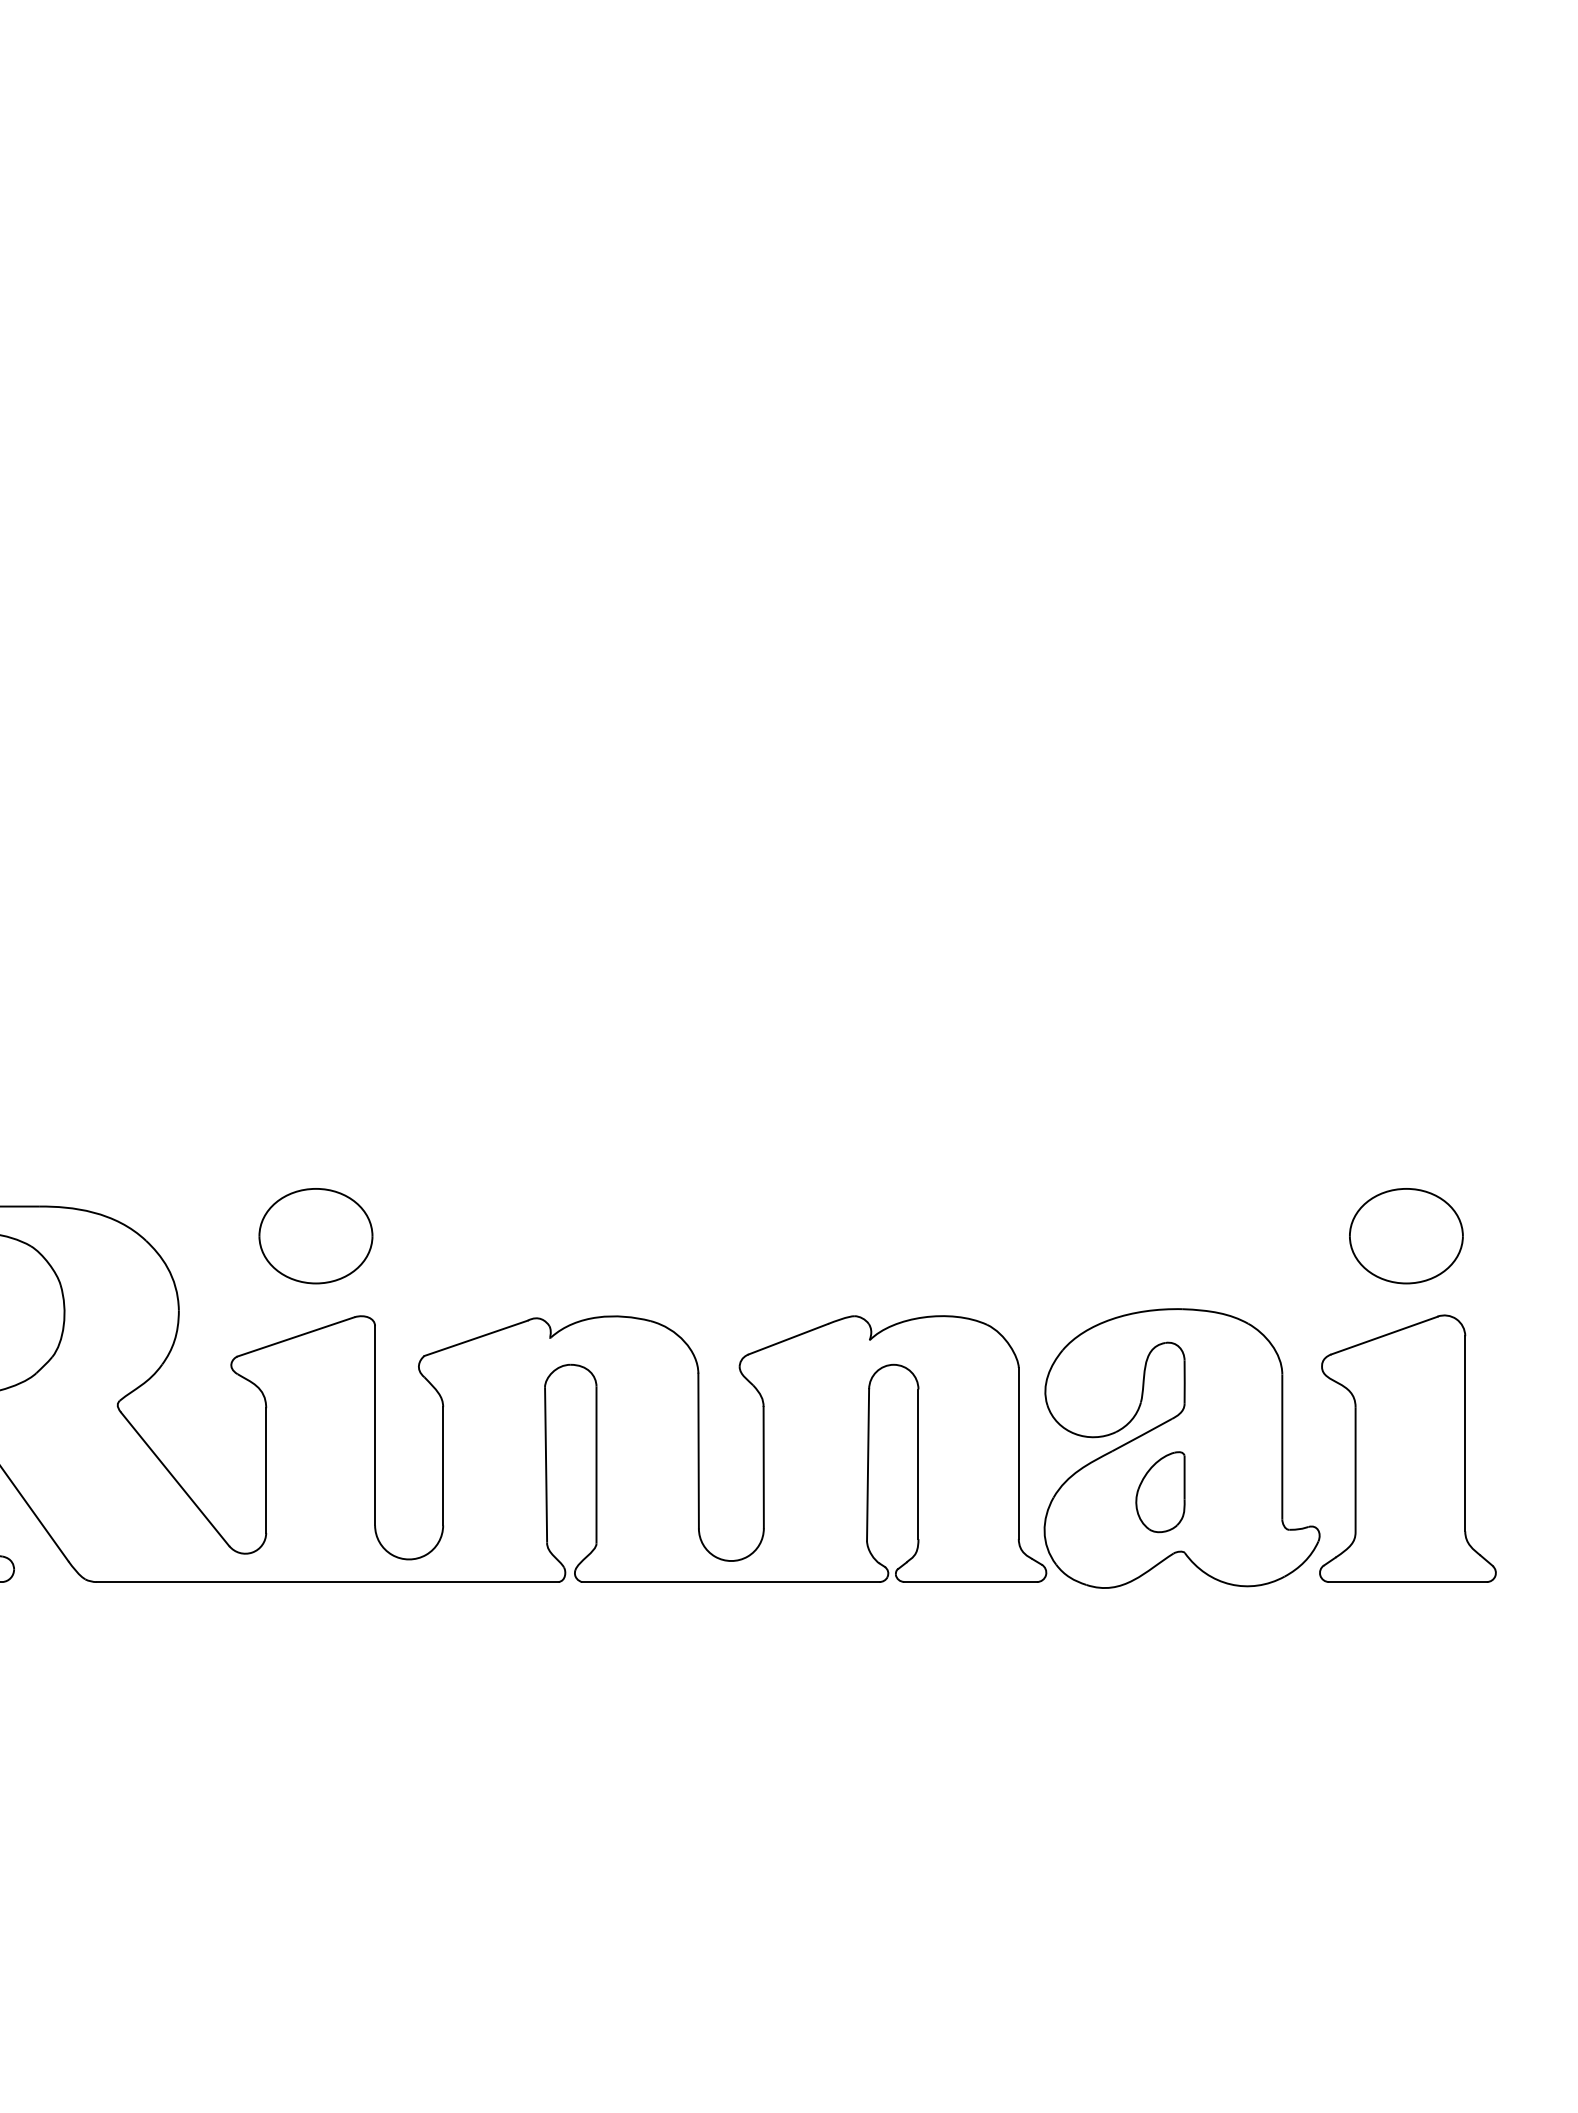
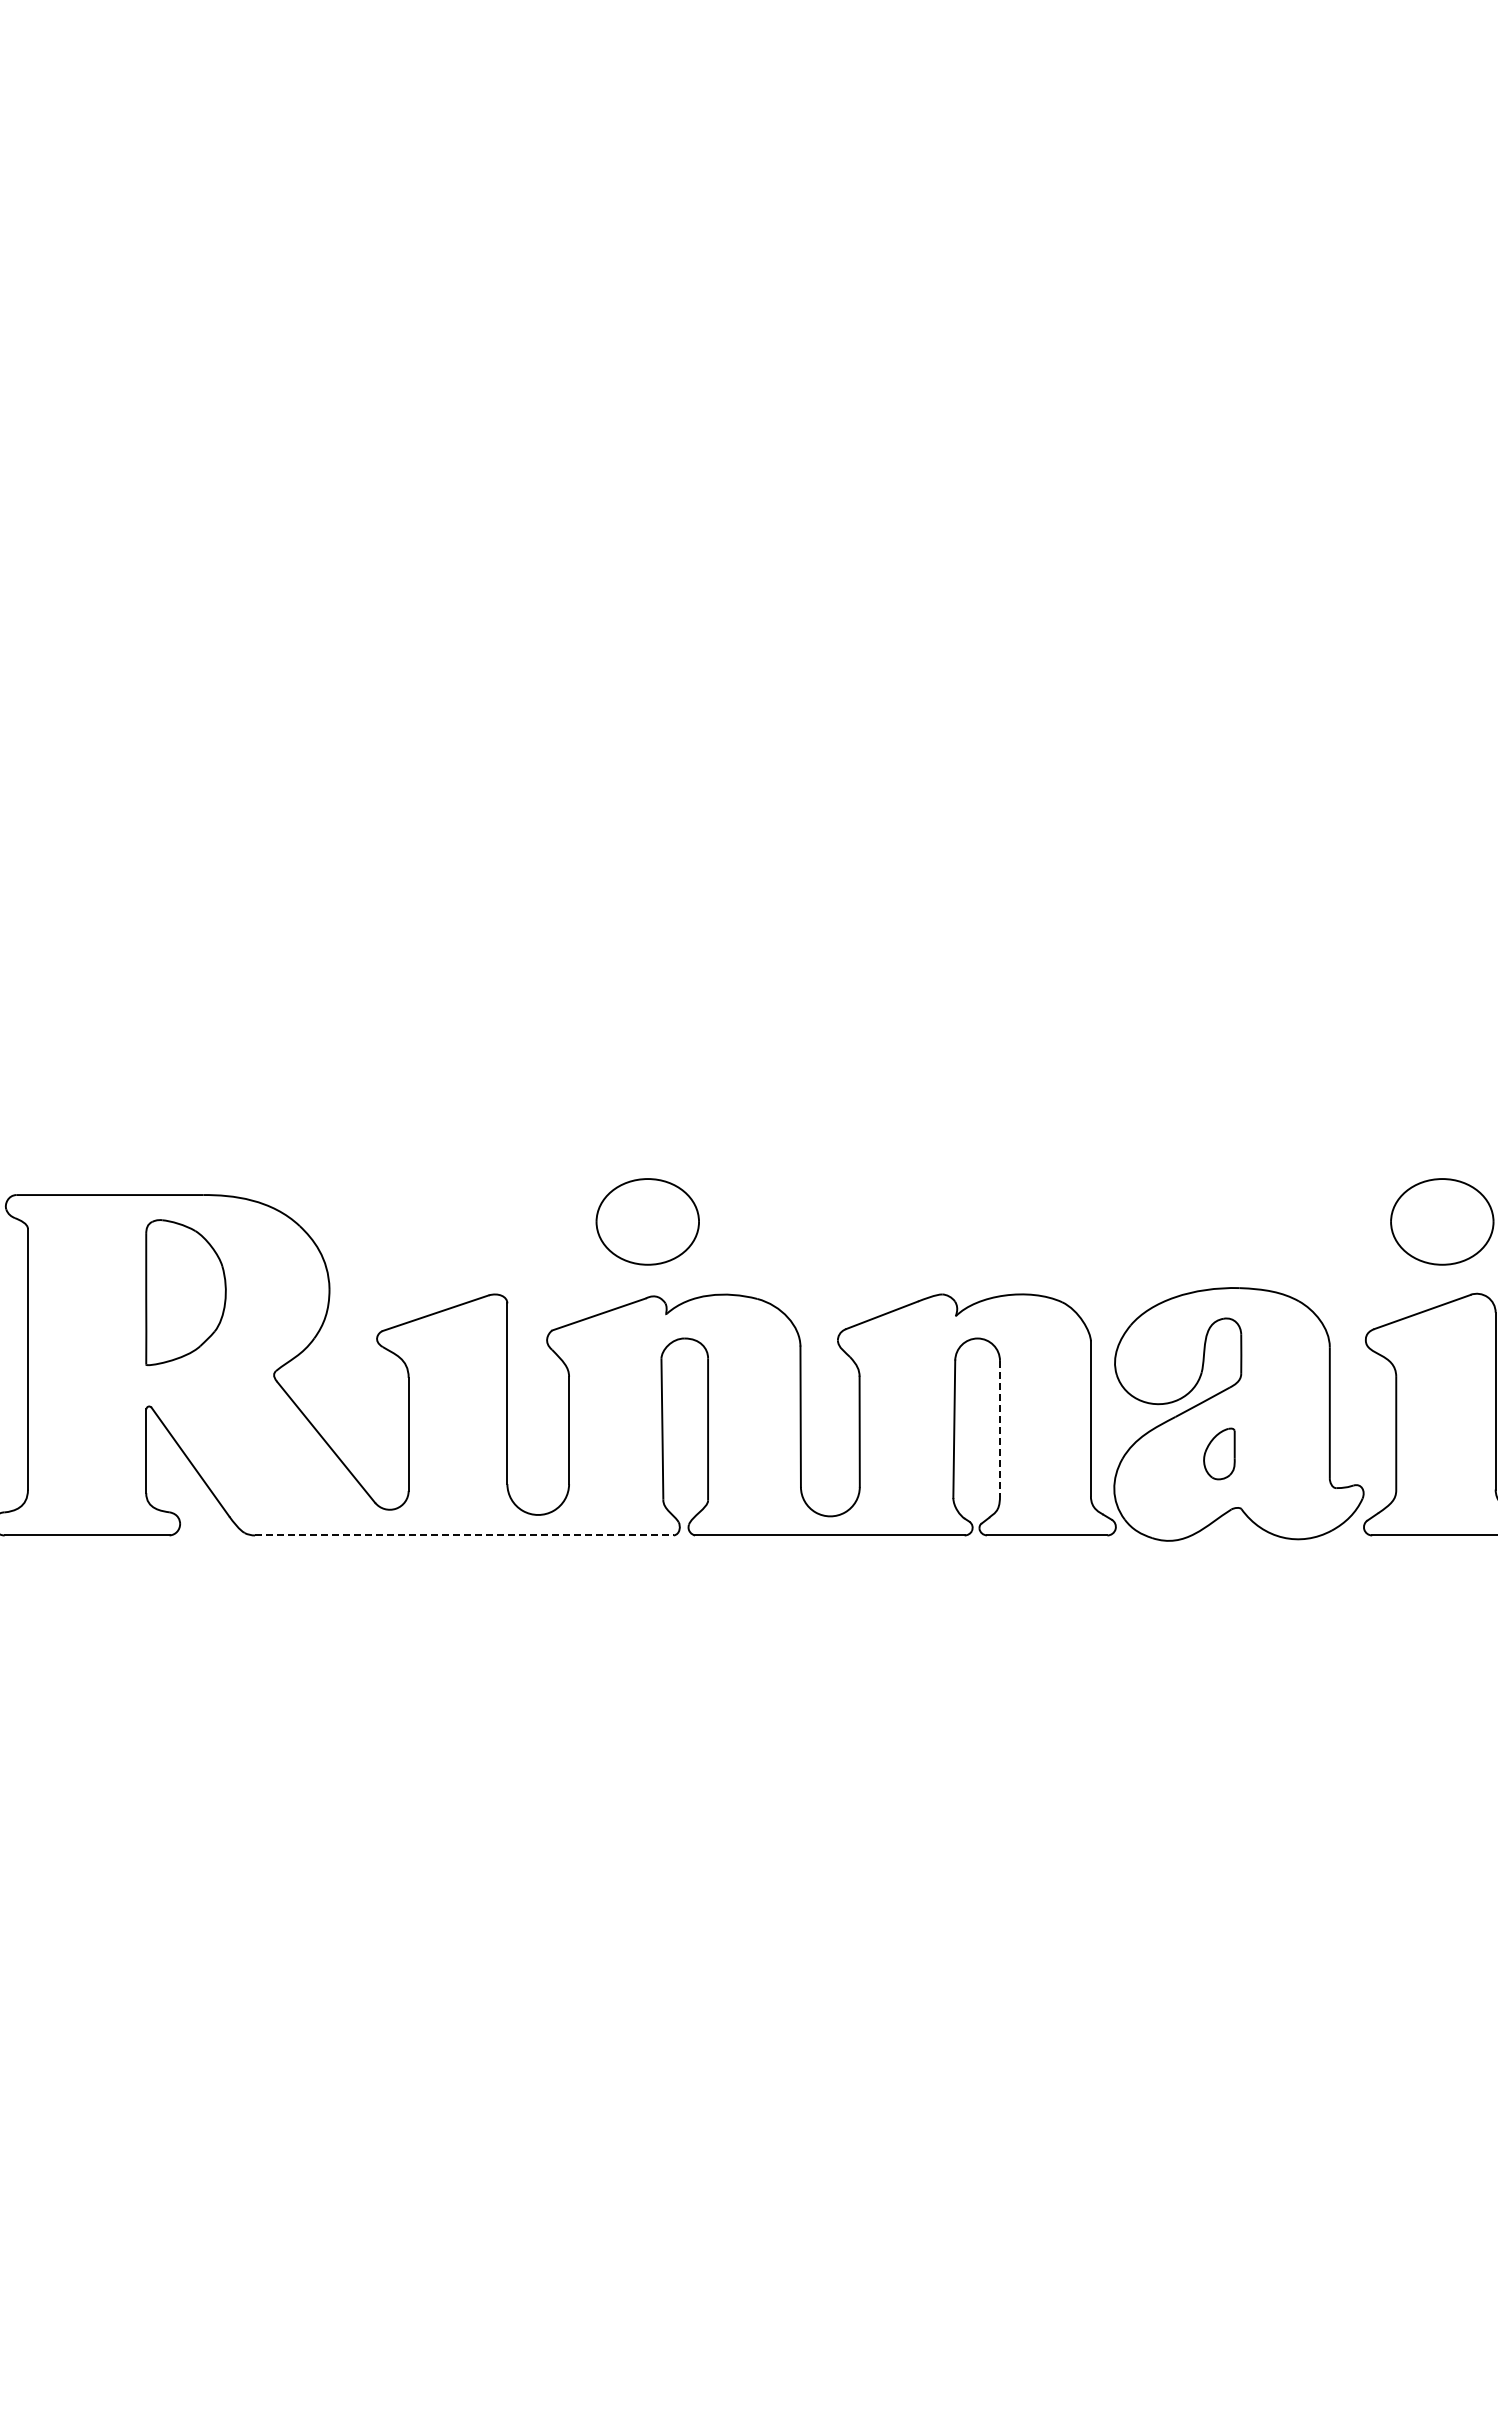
part: (315, 1235) -> (647, 1221), moved
line: (917, 1464) -> (999, 1428), solid -> dashed
part: (1160, 1491) -> (1219, 1453), size x0.7
line: (327, 1582) -> (464, 1535), solid -> dashed

